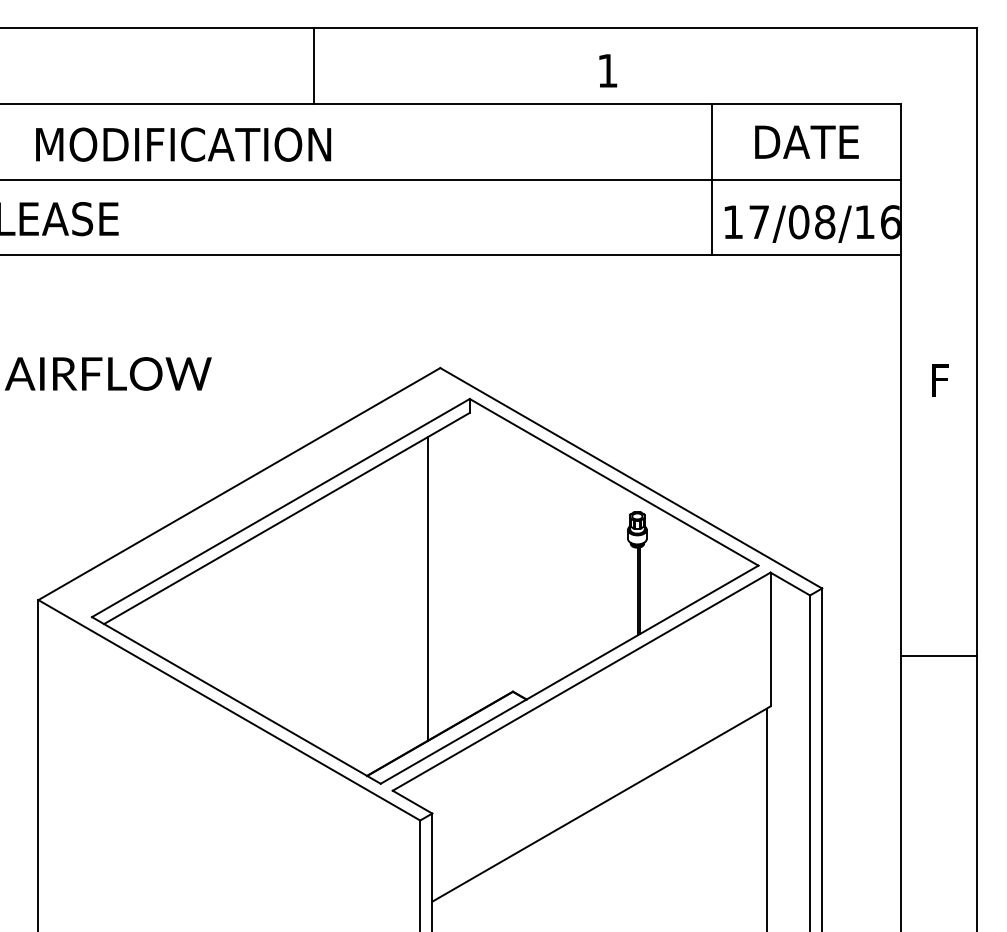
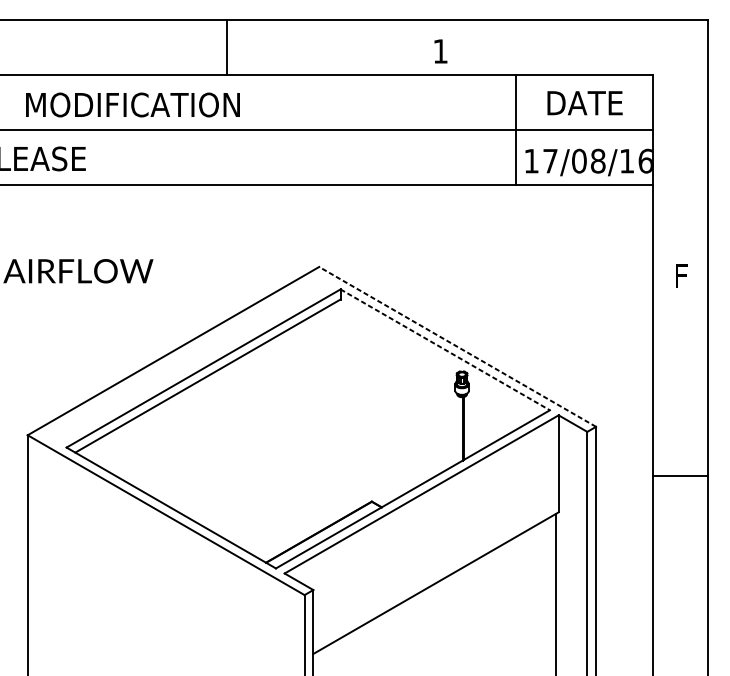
line: (630, 478) -> (457, 347), solid -> dashed
line: (614, 482) -> (445, 349), solid -> dashed
line: (428, 588) -> (310, 426), removed

